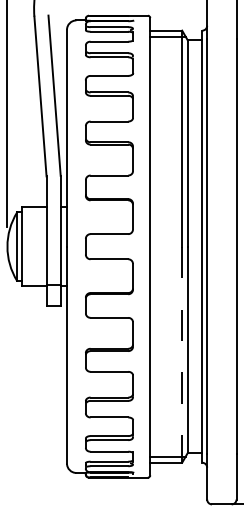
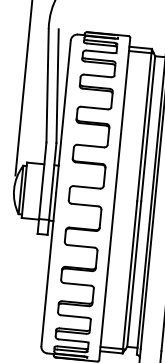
line: (182, 355) -> (130, 277), dashed -> solid

